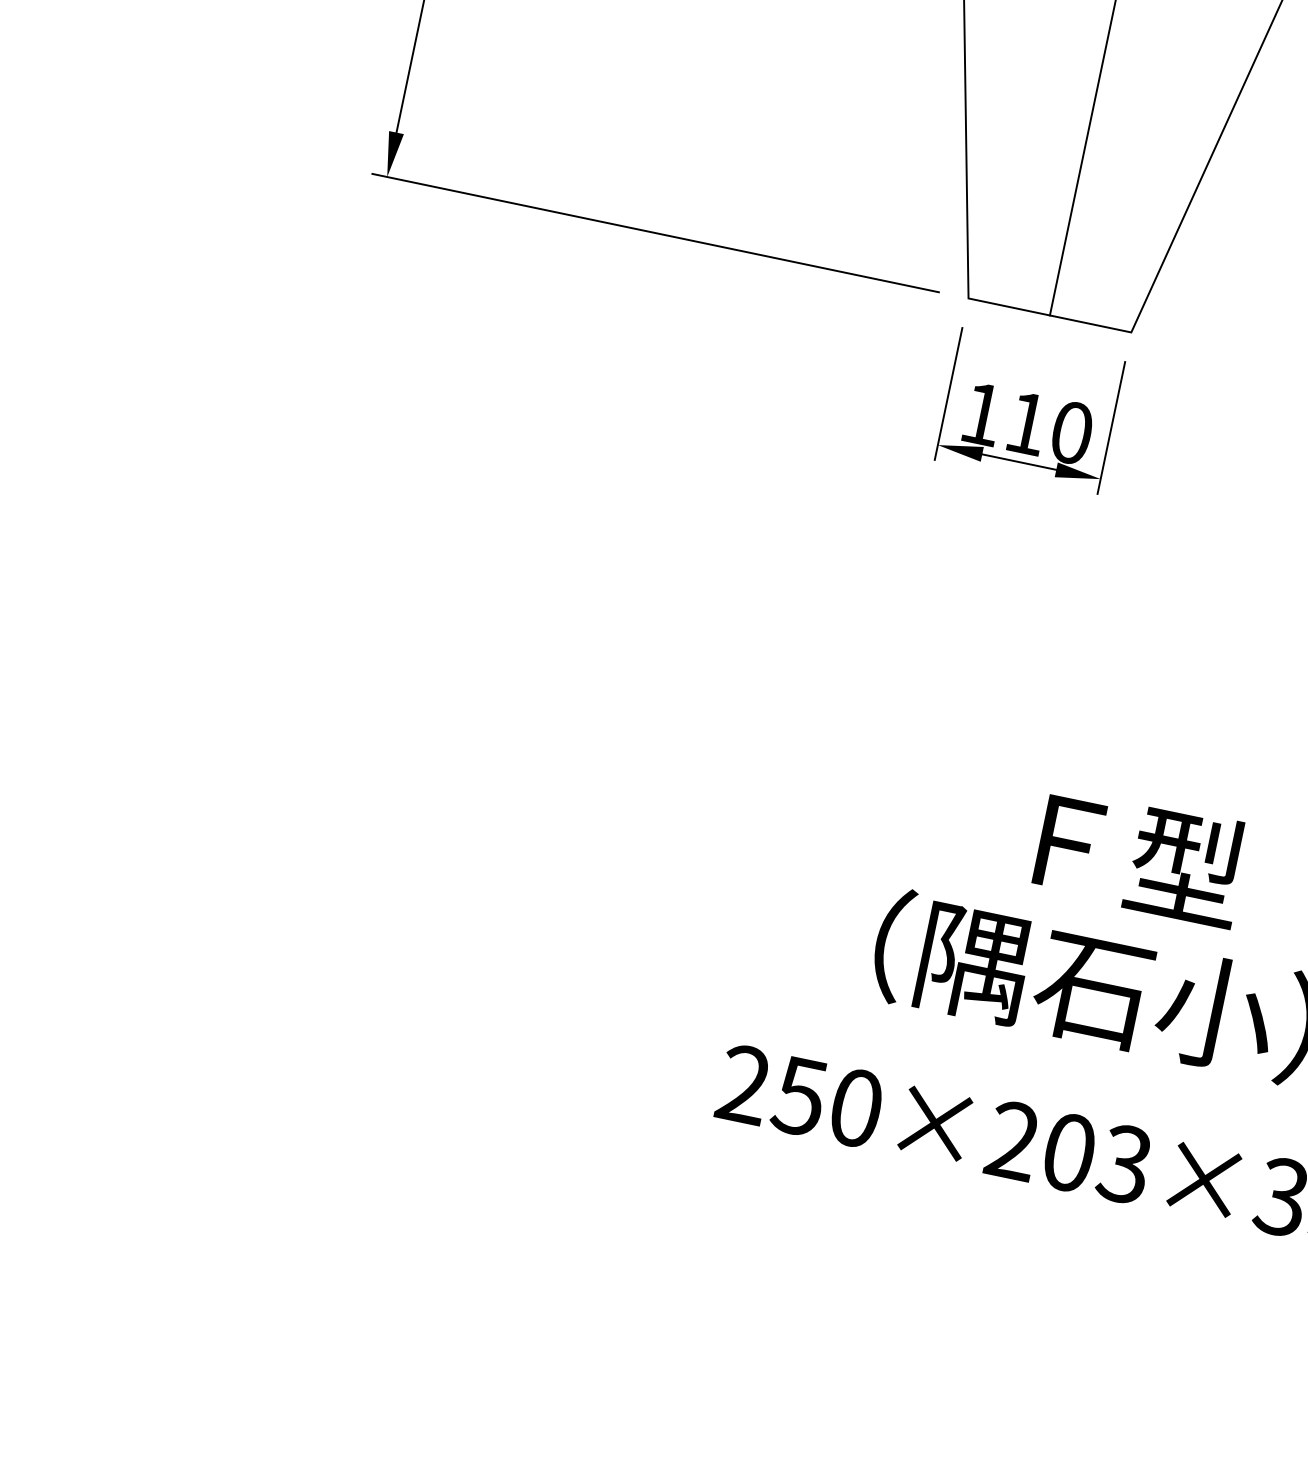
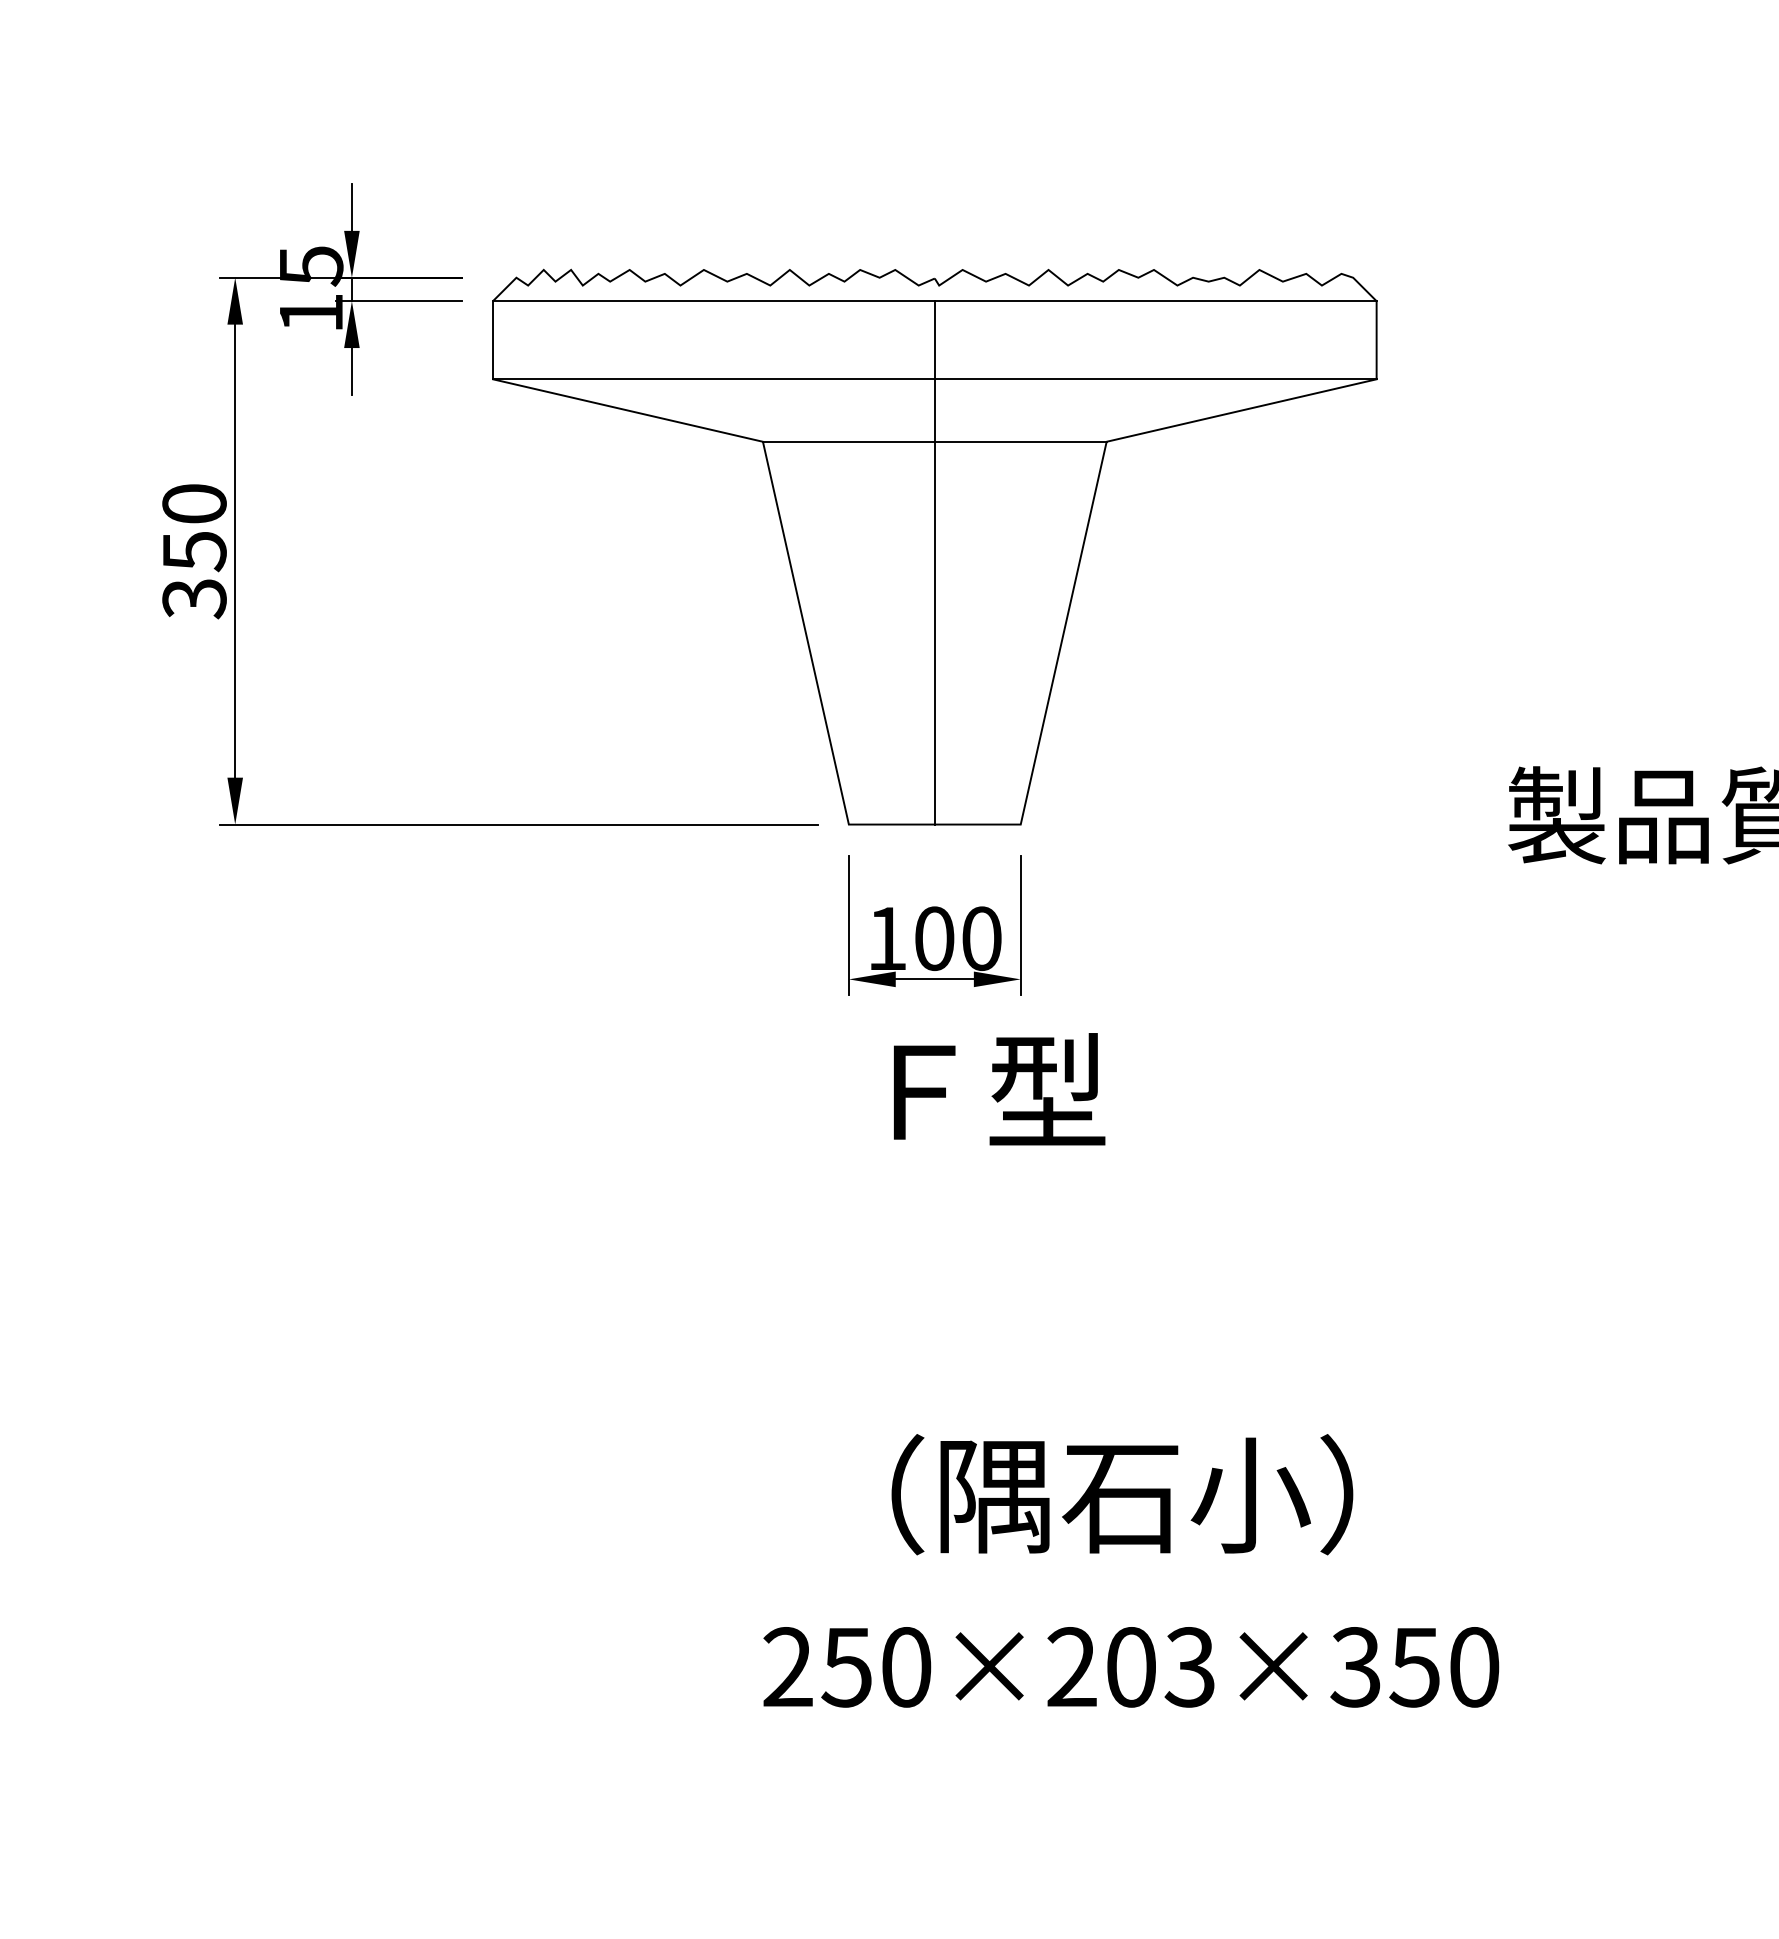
text: (1027, 423) -> (934, 938), 110 -> 100
text: (1141, 856) -> (999, 1089), moved

